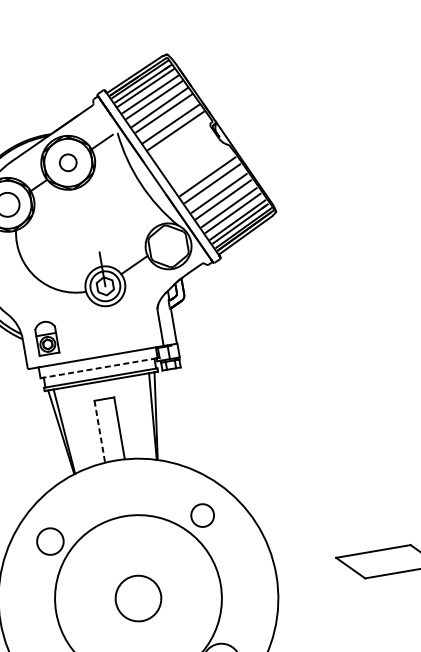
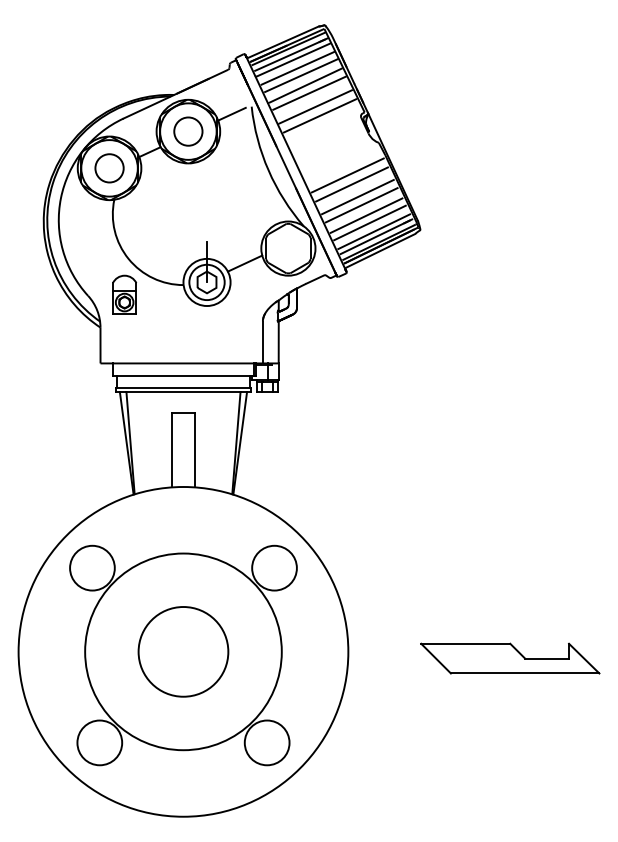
circle: (68, 162) -> (188, 131), size x1.43
part: (46, 337) -> (124, 294), moved
line: (99, 368) -> (183, 376), dashed -> solid
line: (99, 431) -> (171, 450), dashed -> solid
circle: (202, 515) -> (274, 567), size x1.67
circle: (50, 541) -> (92, 567), size x1.43
circle: (138, 598) -> (183, 651), size x1.67

